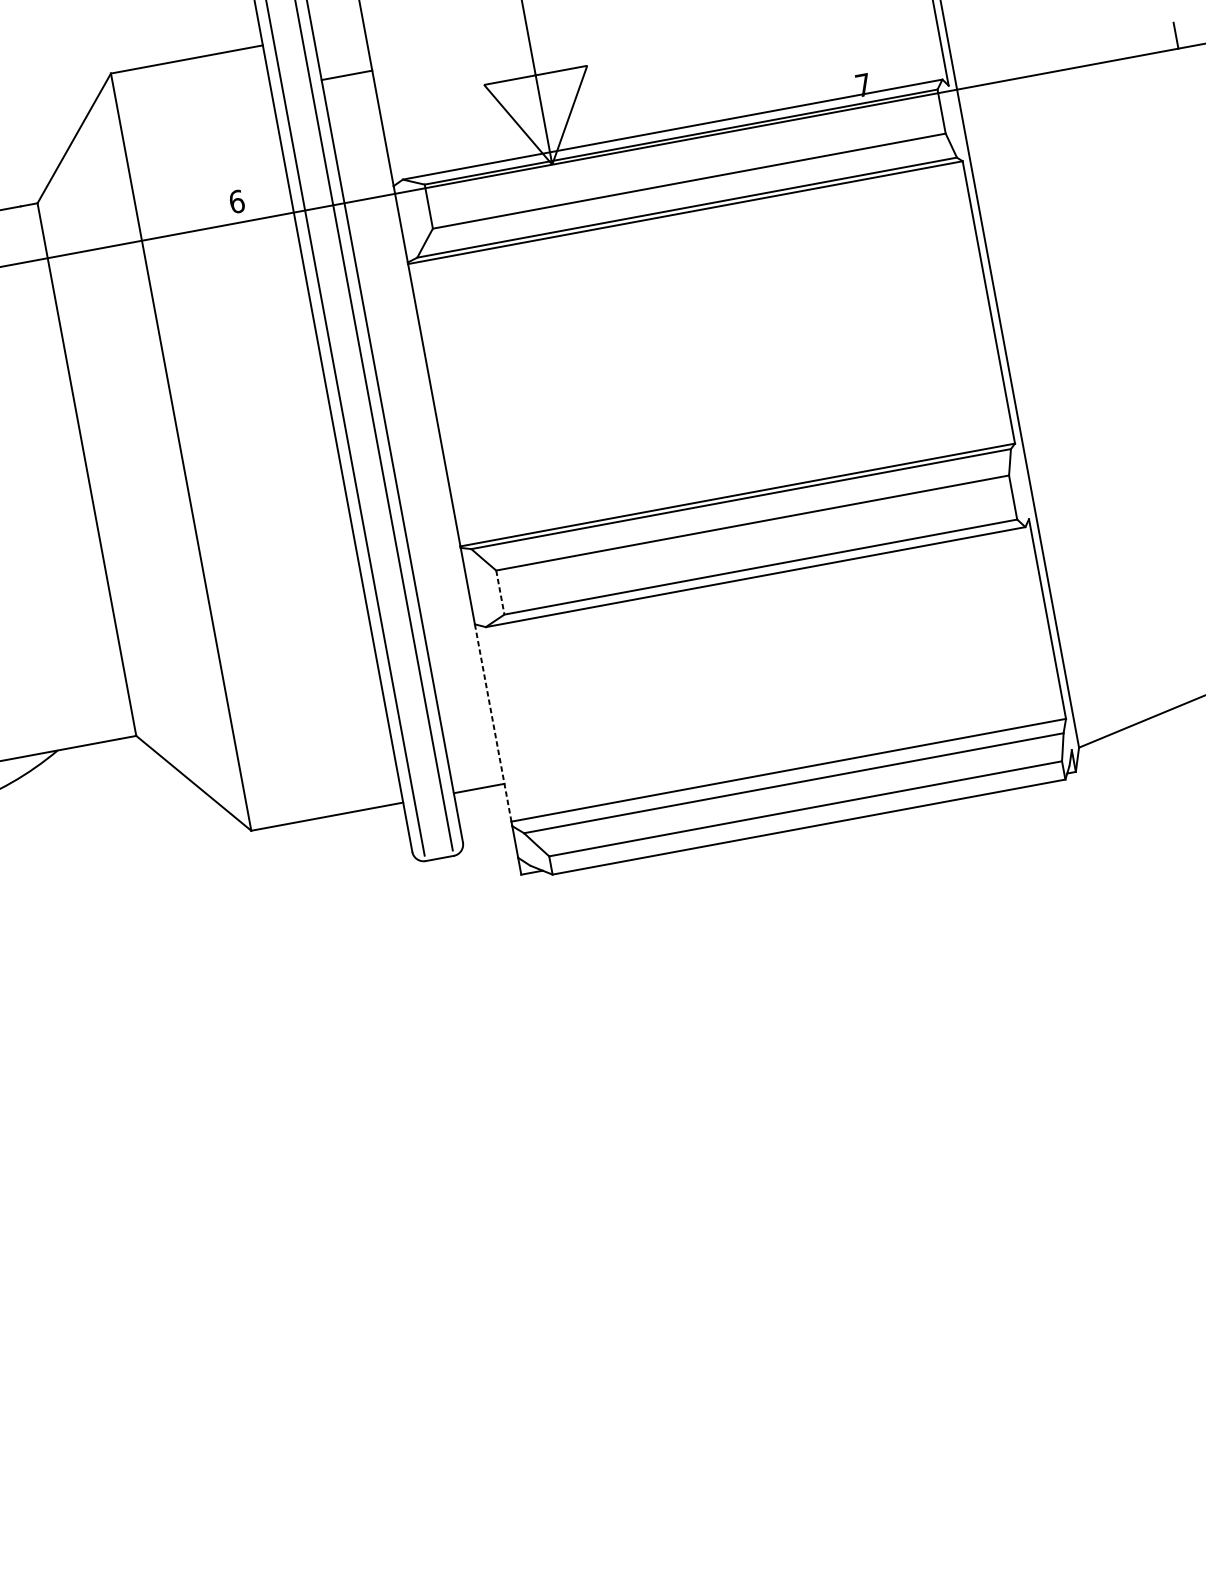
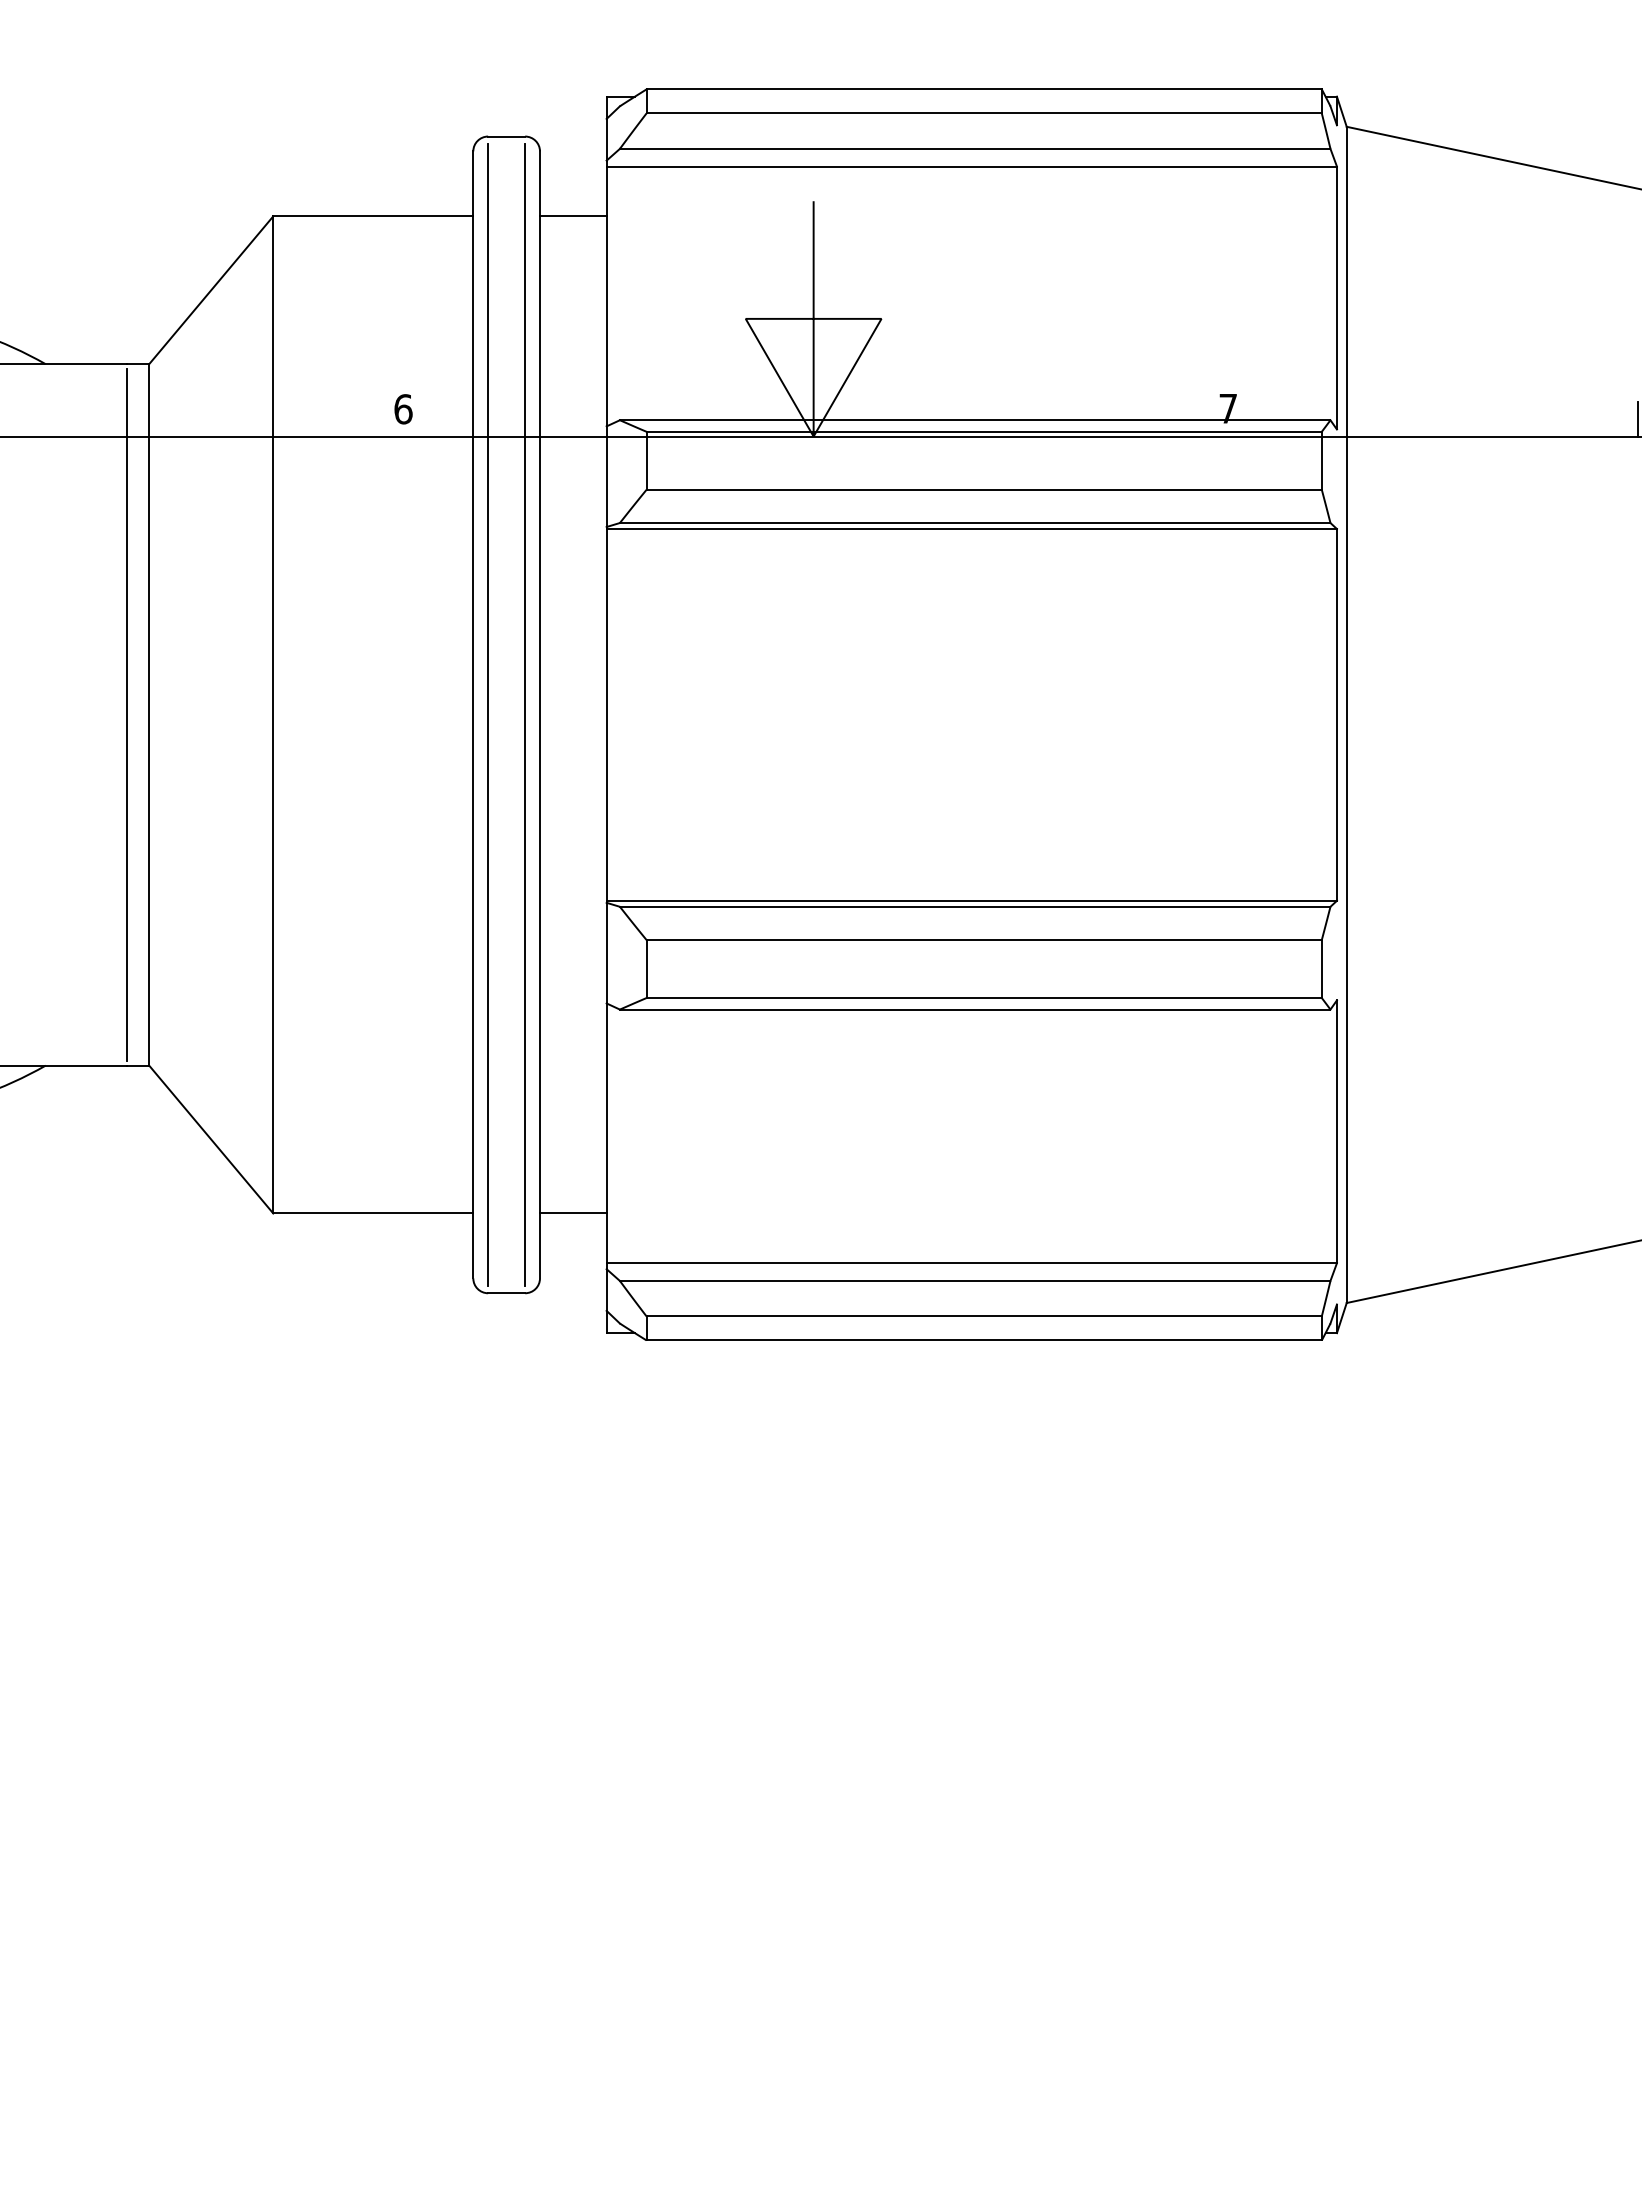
line: (346, 75) -> (572, 216), moved
line: (70, 472) -> (127, 714), added
line: (500, 592) -> (646, 969), dashed -> solid
line: (493, 723) -> (606, 1133), dashed -> solid

